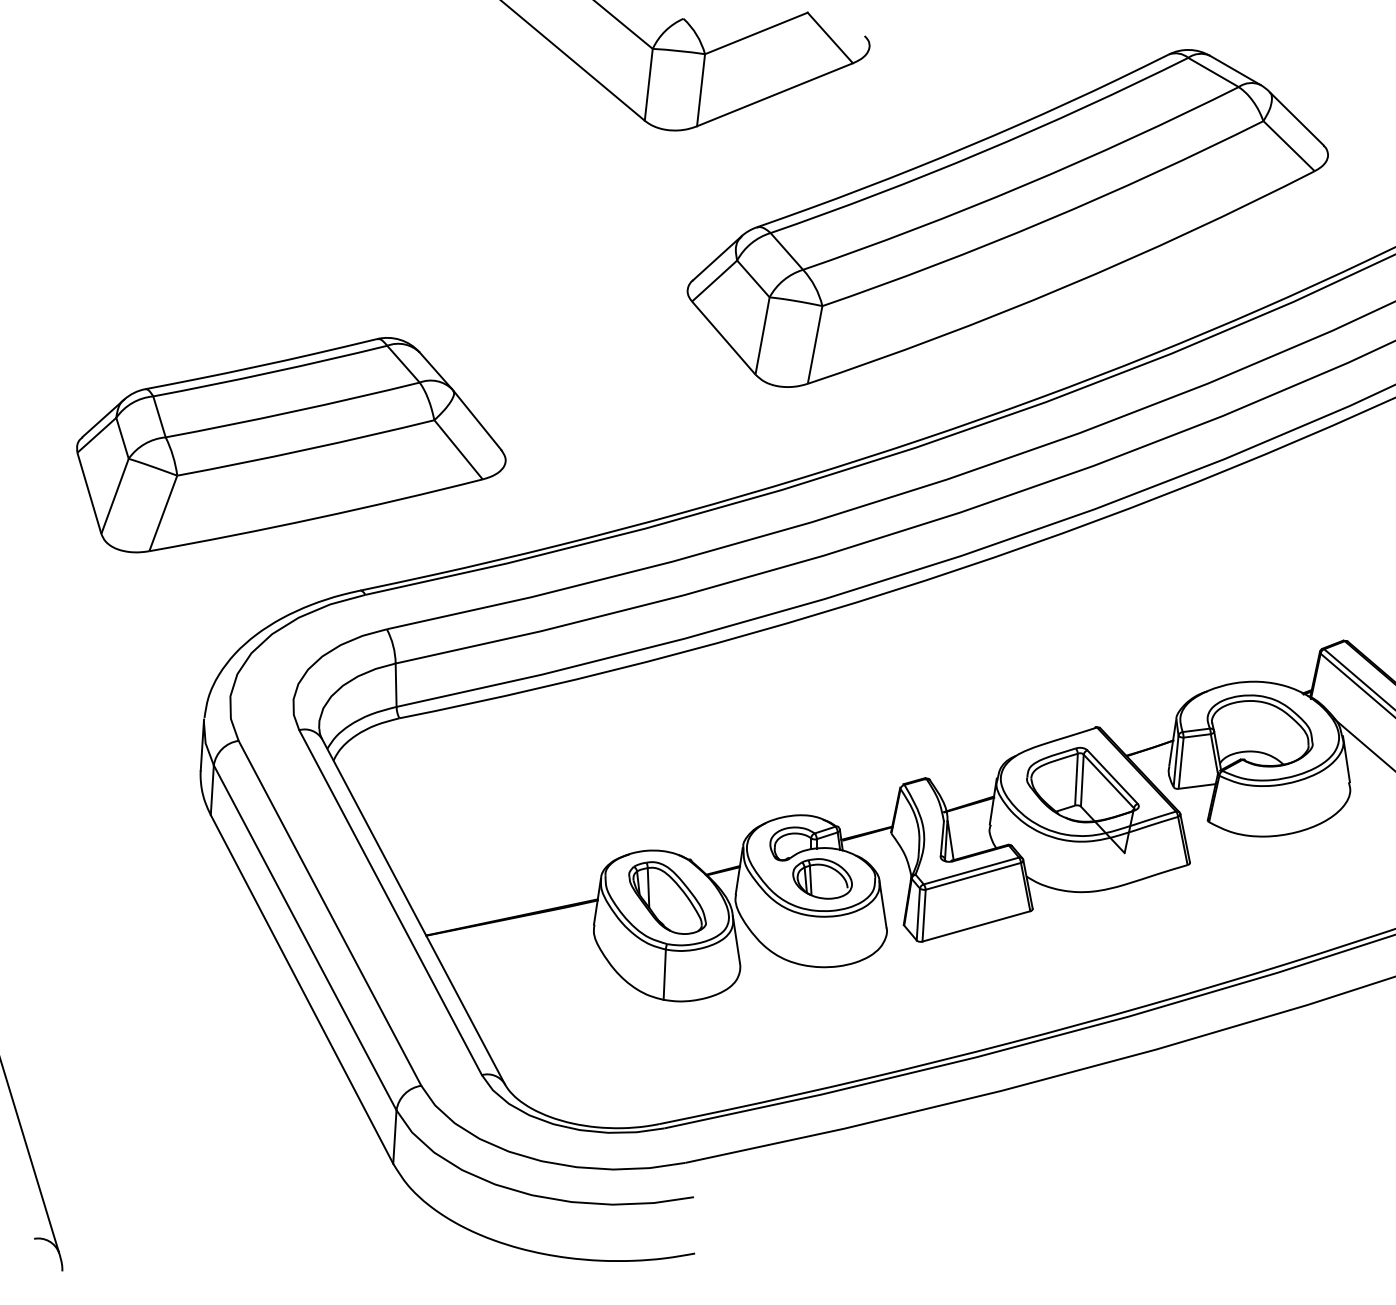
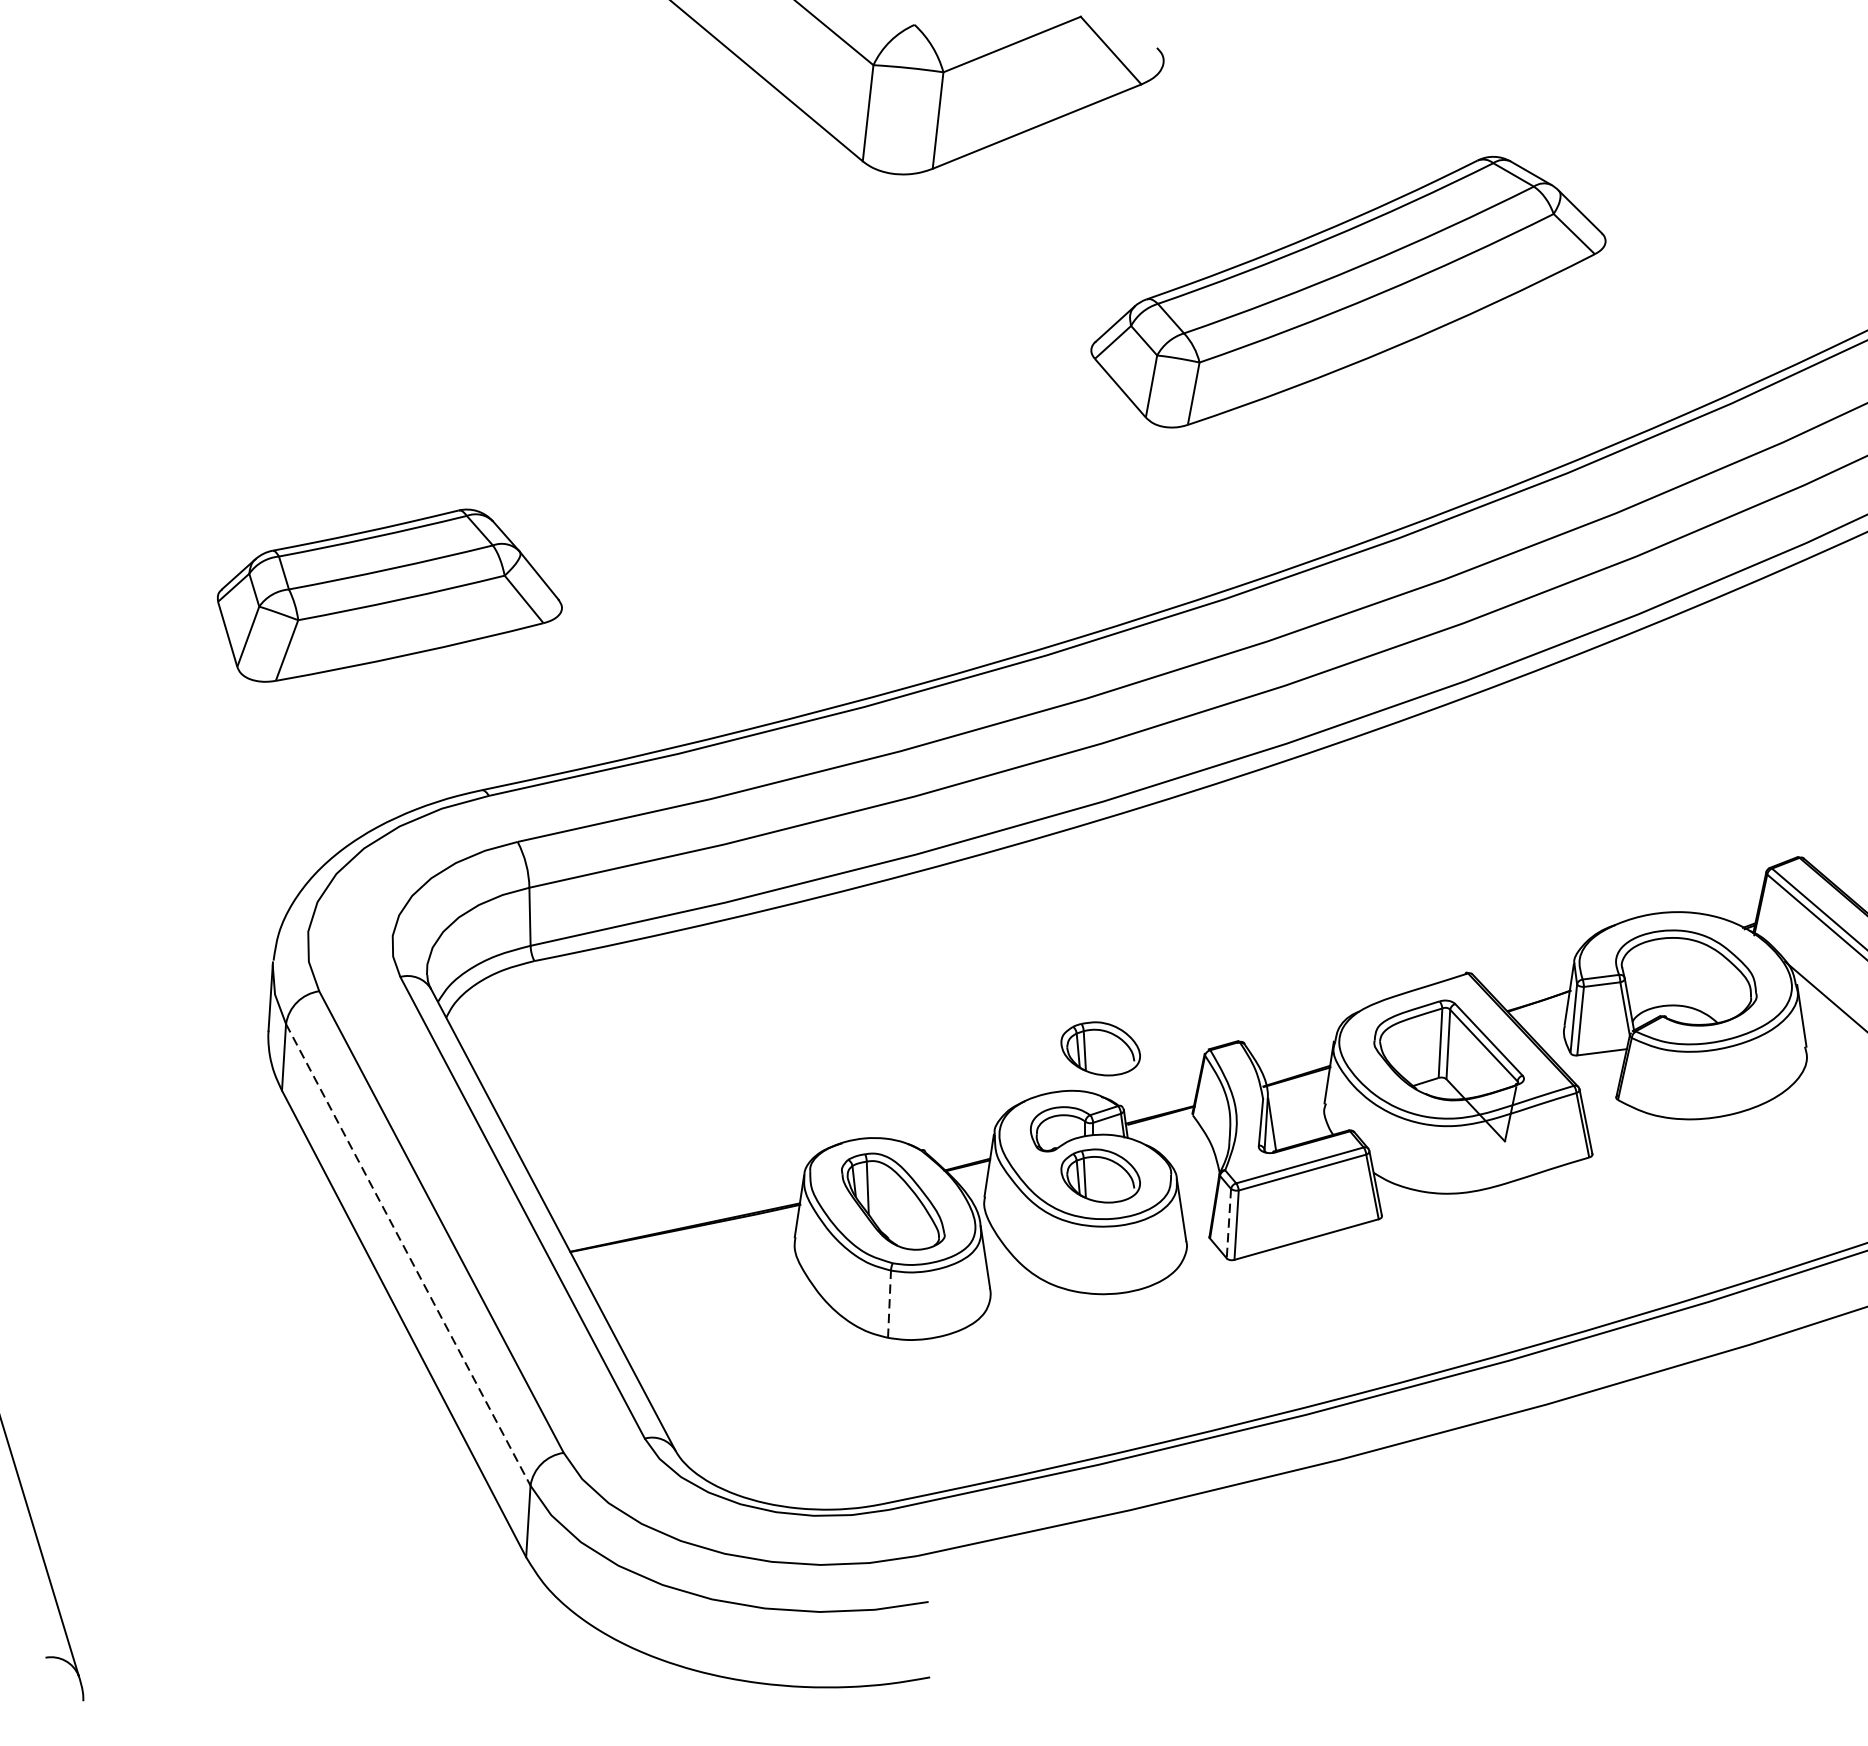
part: (1007, 218) -> (1348, 292), size x0.6
part: (291, 445) -> (389, 595), size x0.6
part: (822, 783) -> (1100, 1048), added
line: (918, 914) -> (1229, 1223), solid -> dashed
line: (305, 938) -> (408, 1255), solid -> dashed
line: (664, 974) -> (889, 1303), solid -> dashed

